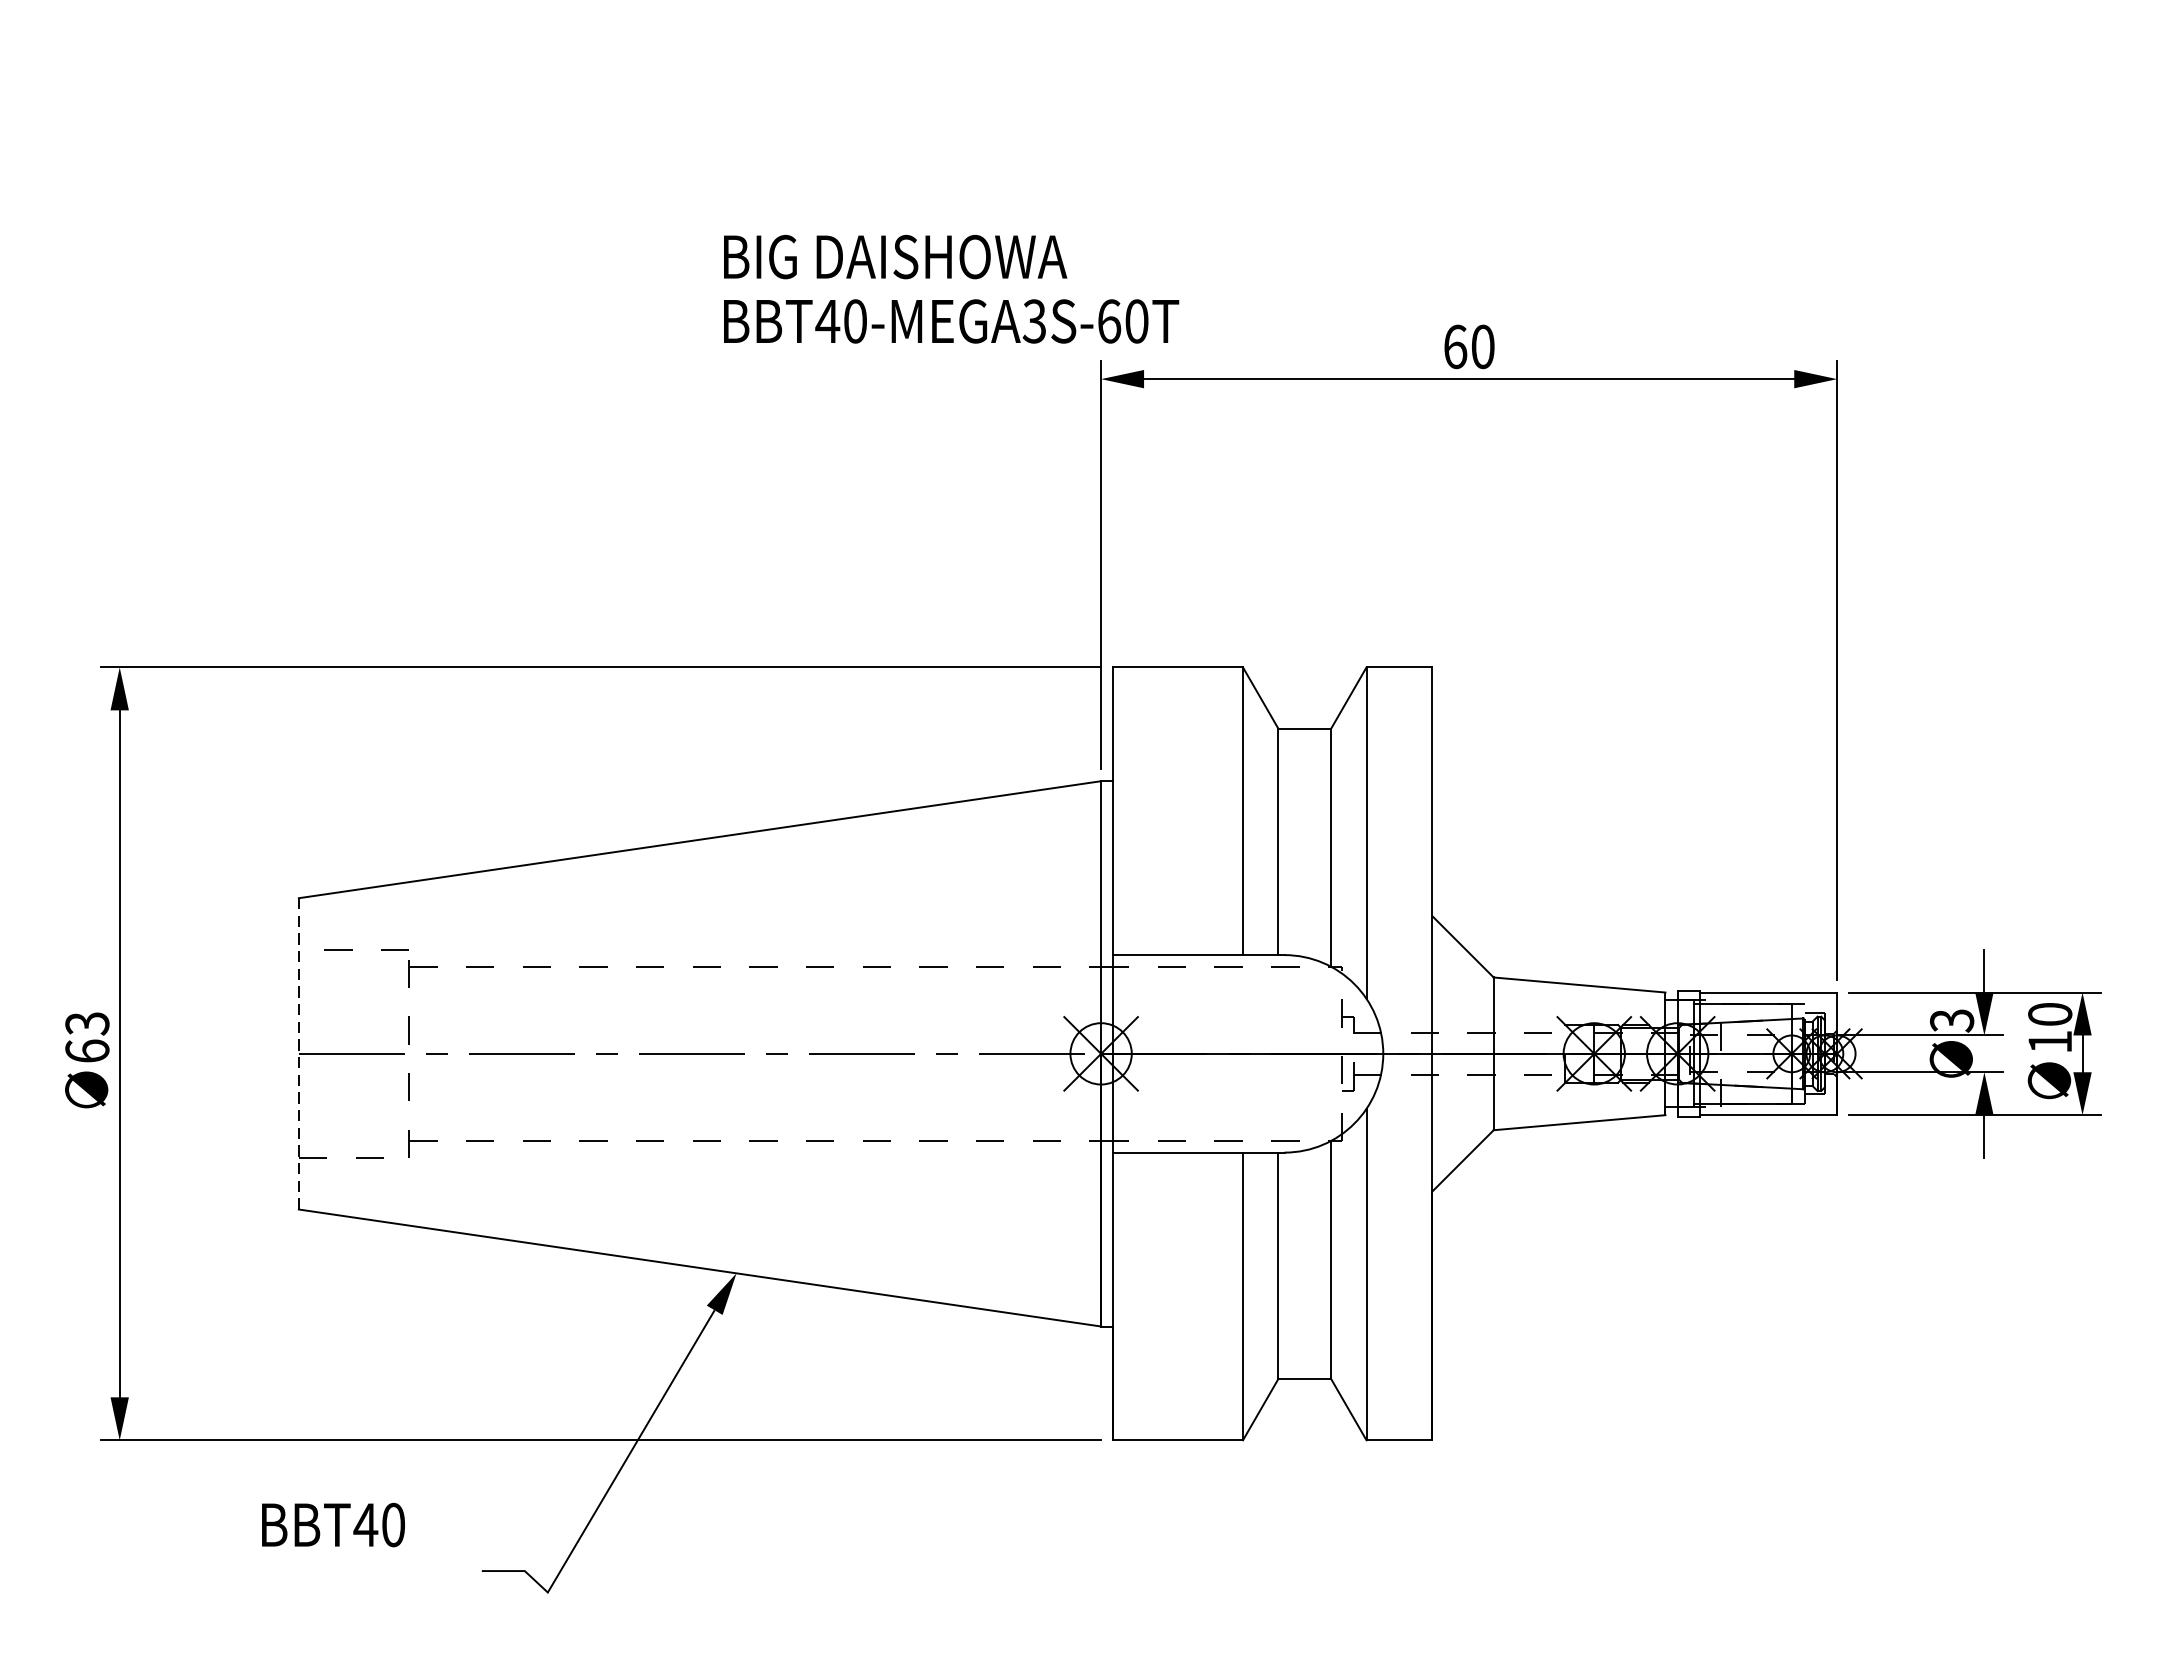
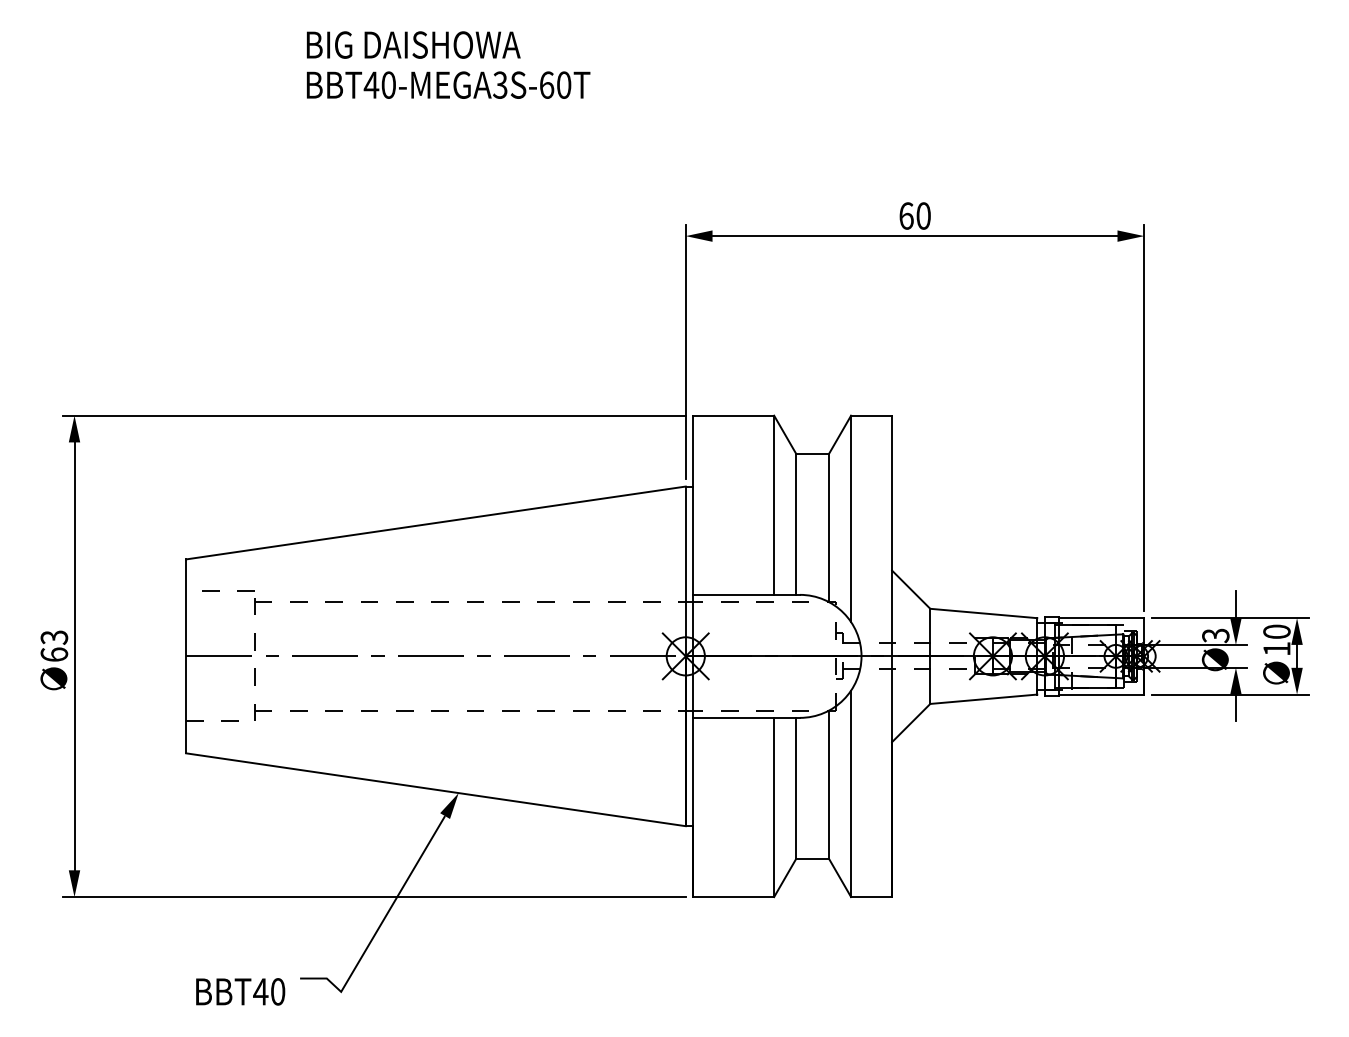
text: (951, 288) -> (448, 64), moved
line: (299, 1054) -> (186, 656), dashed -> solid
text: (333, 1524) -> (240, 991), moved

